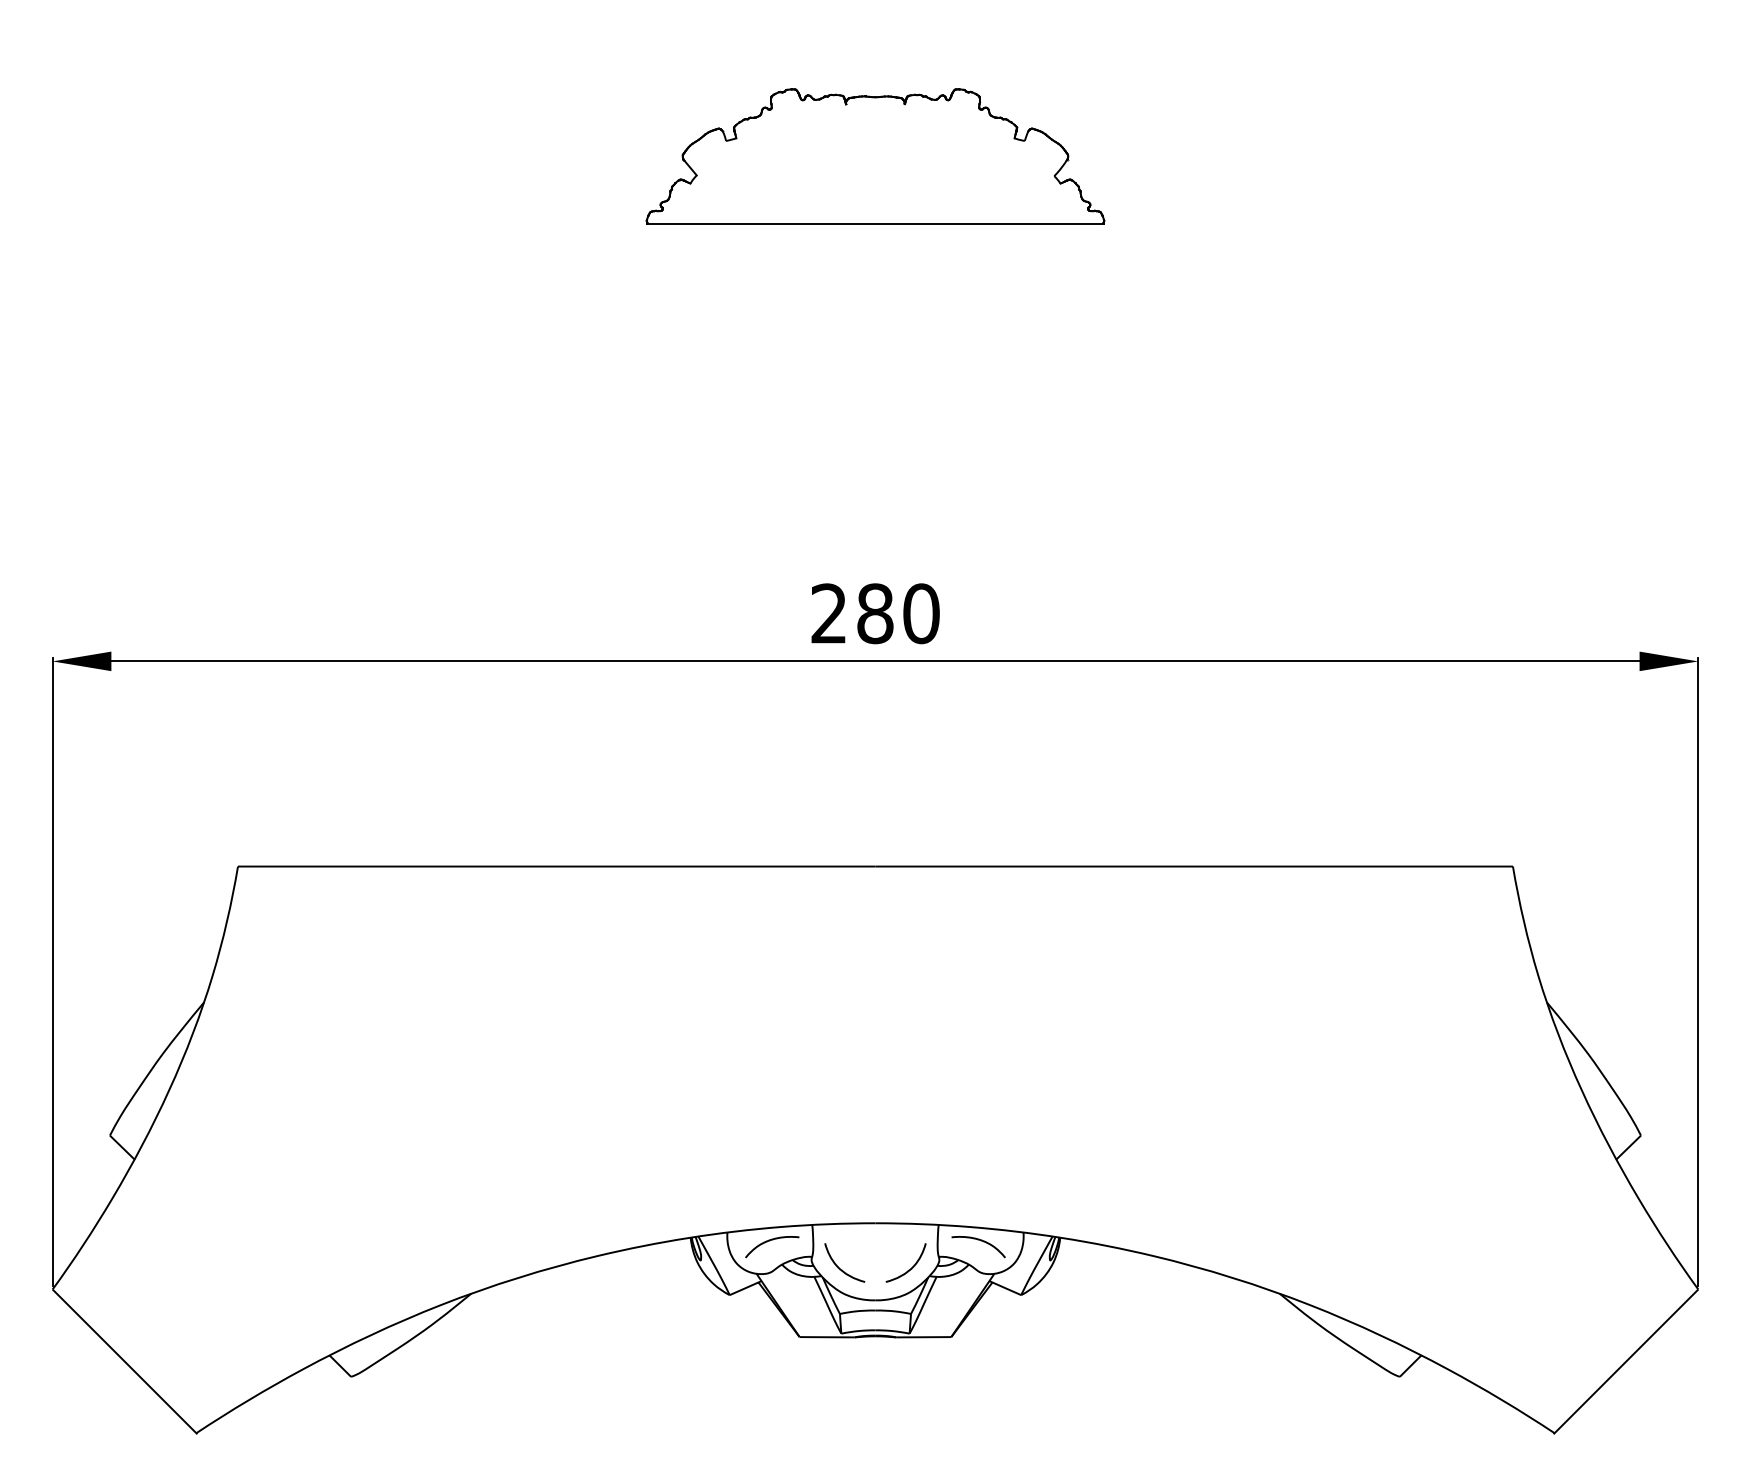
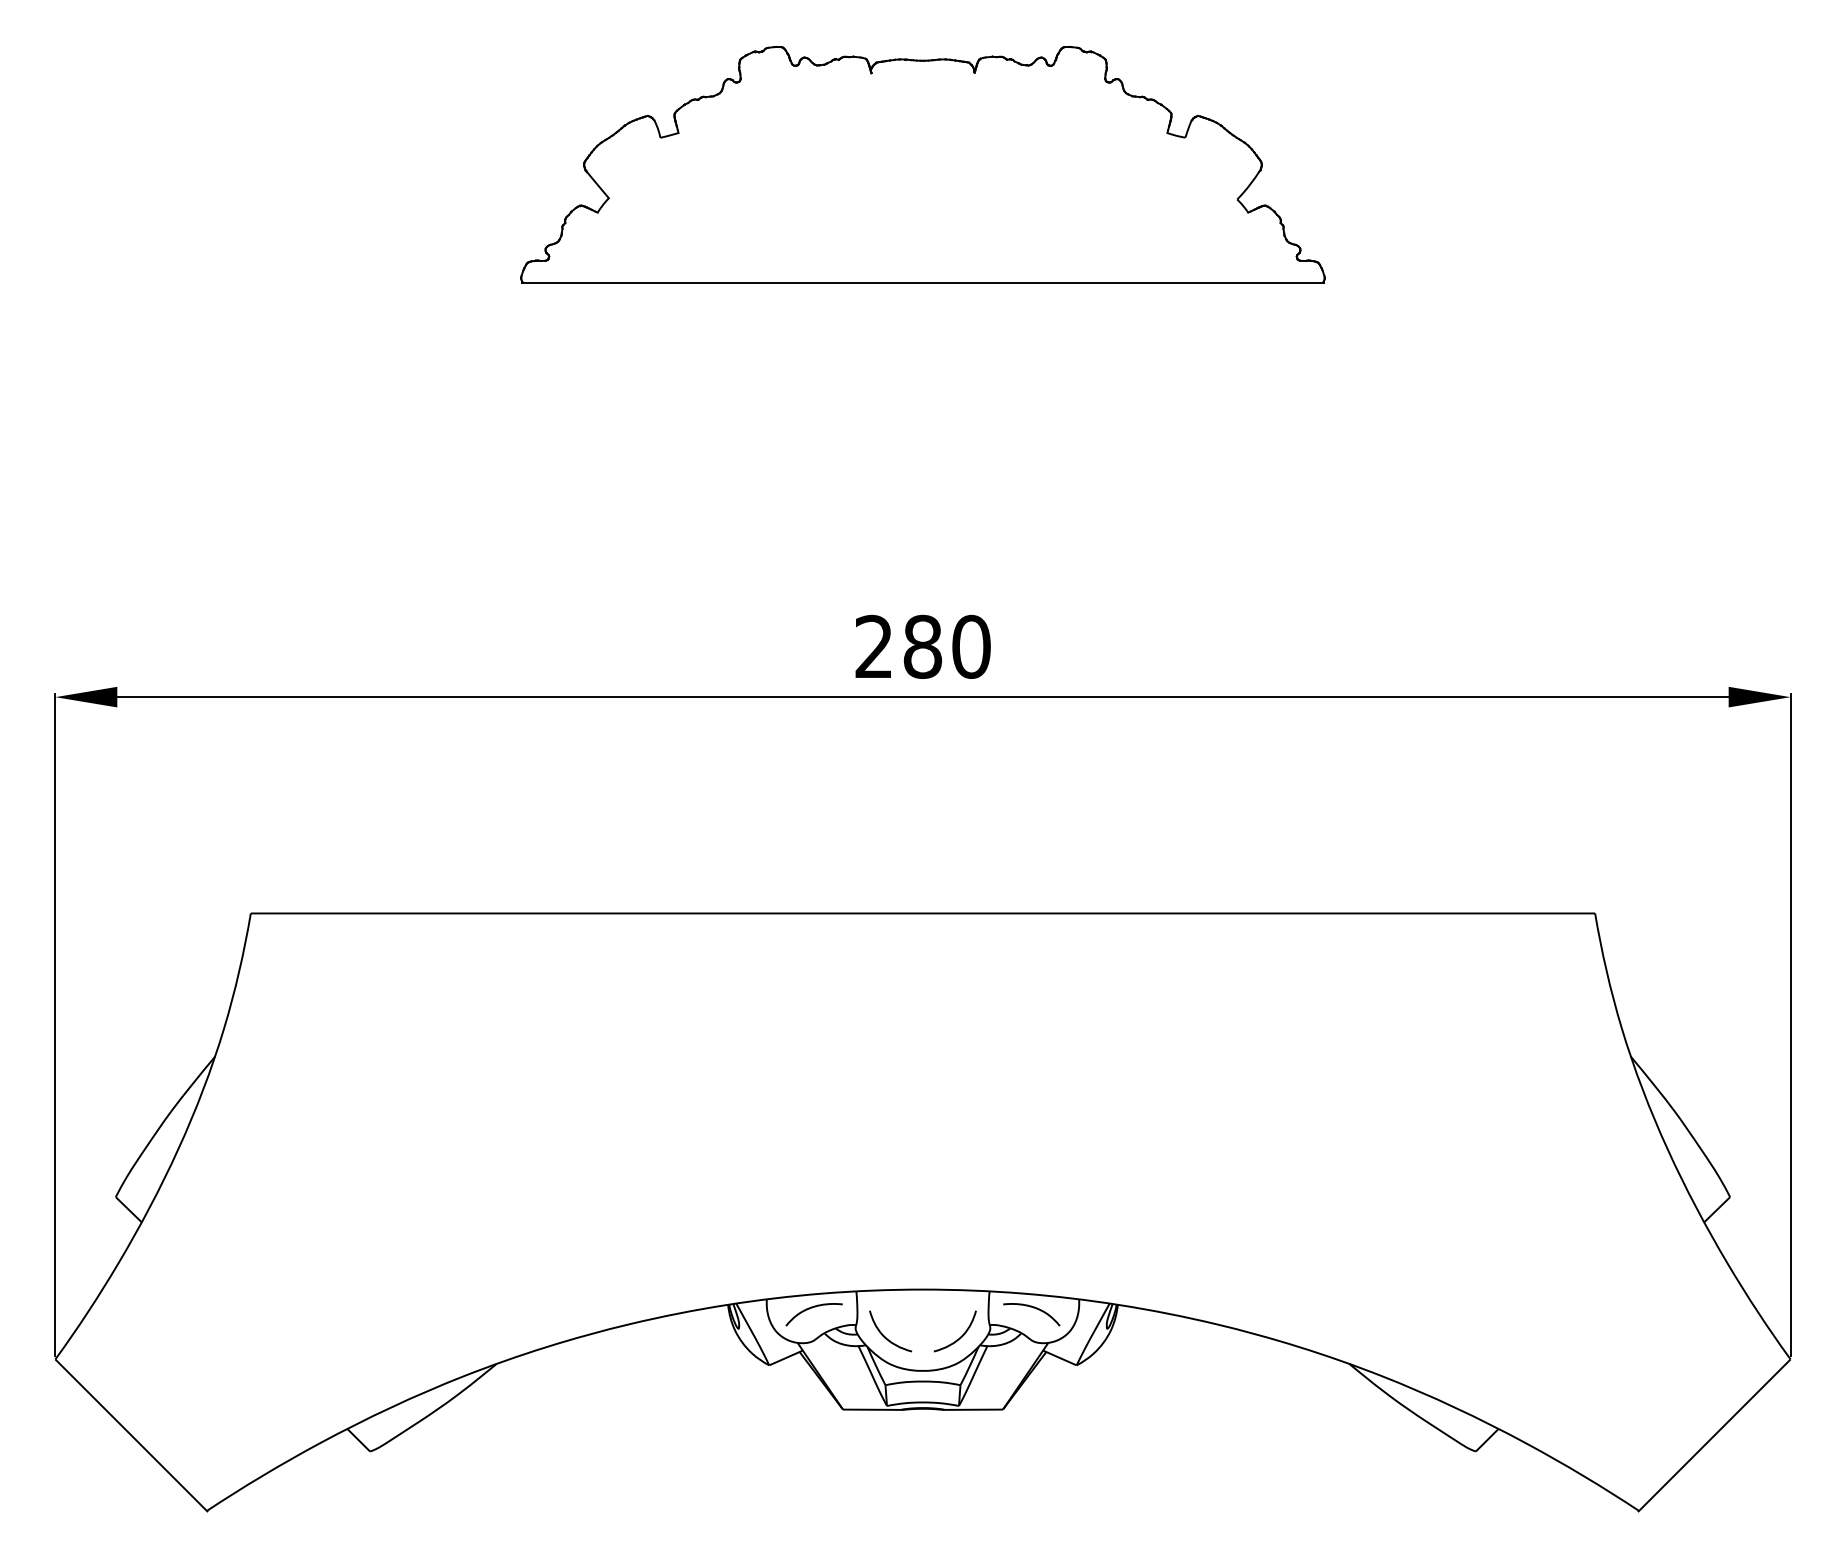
part: (875, 156) -> (922, 164), size x1.67

